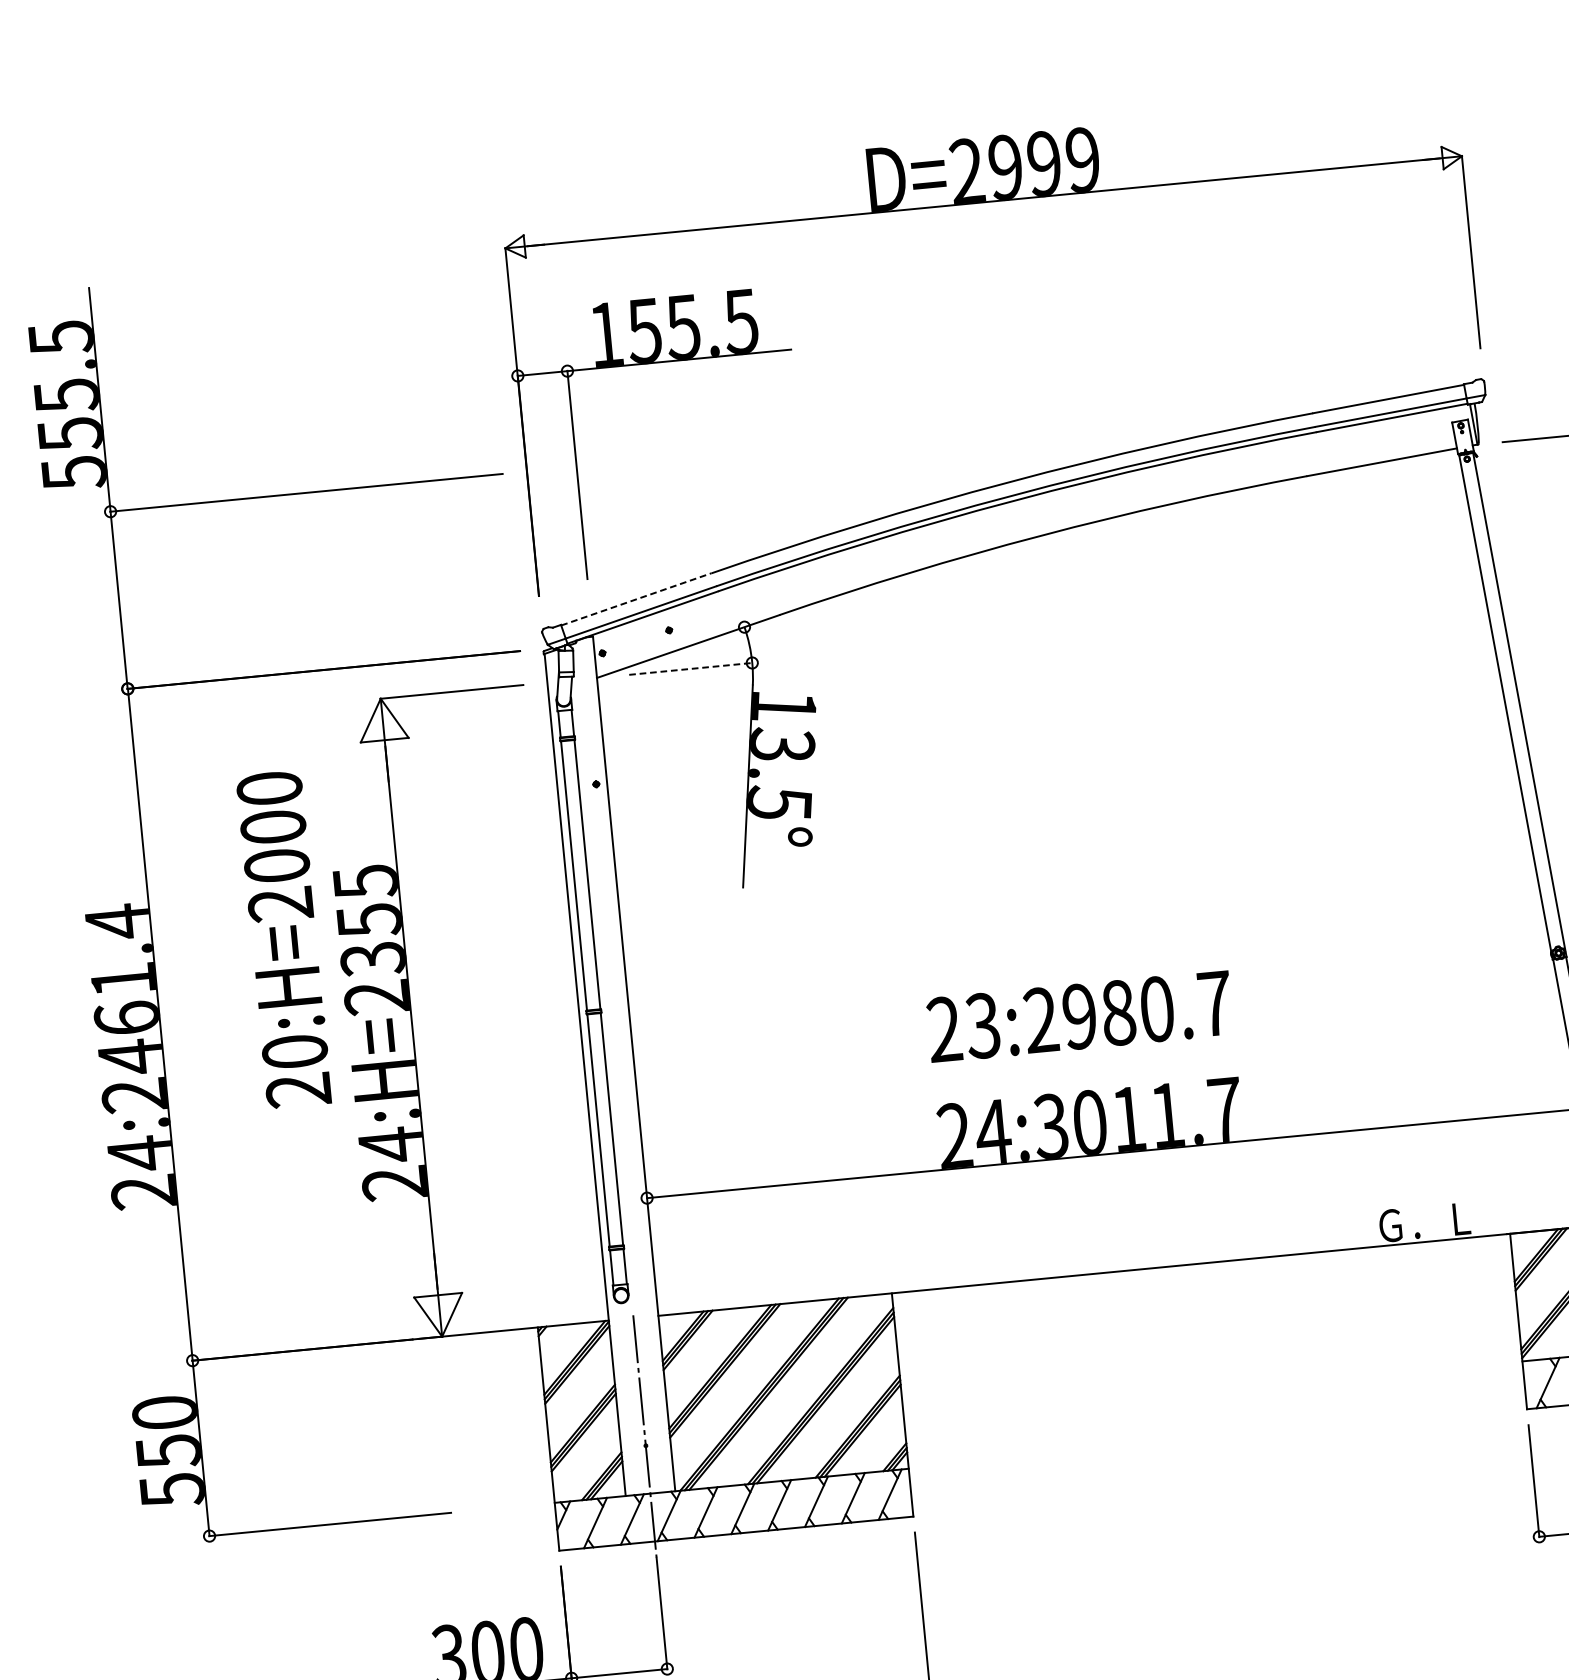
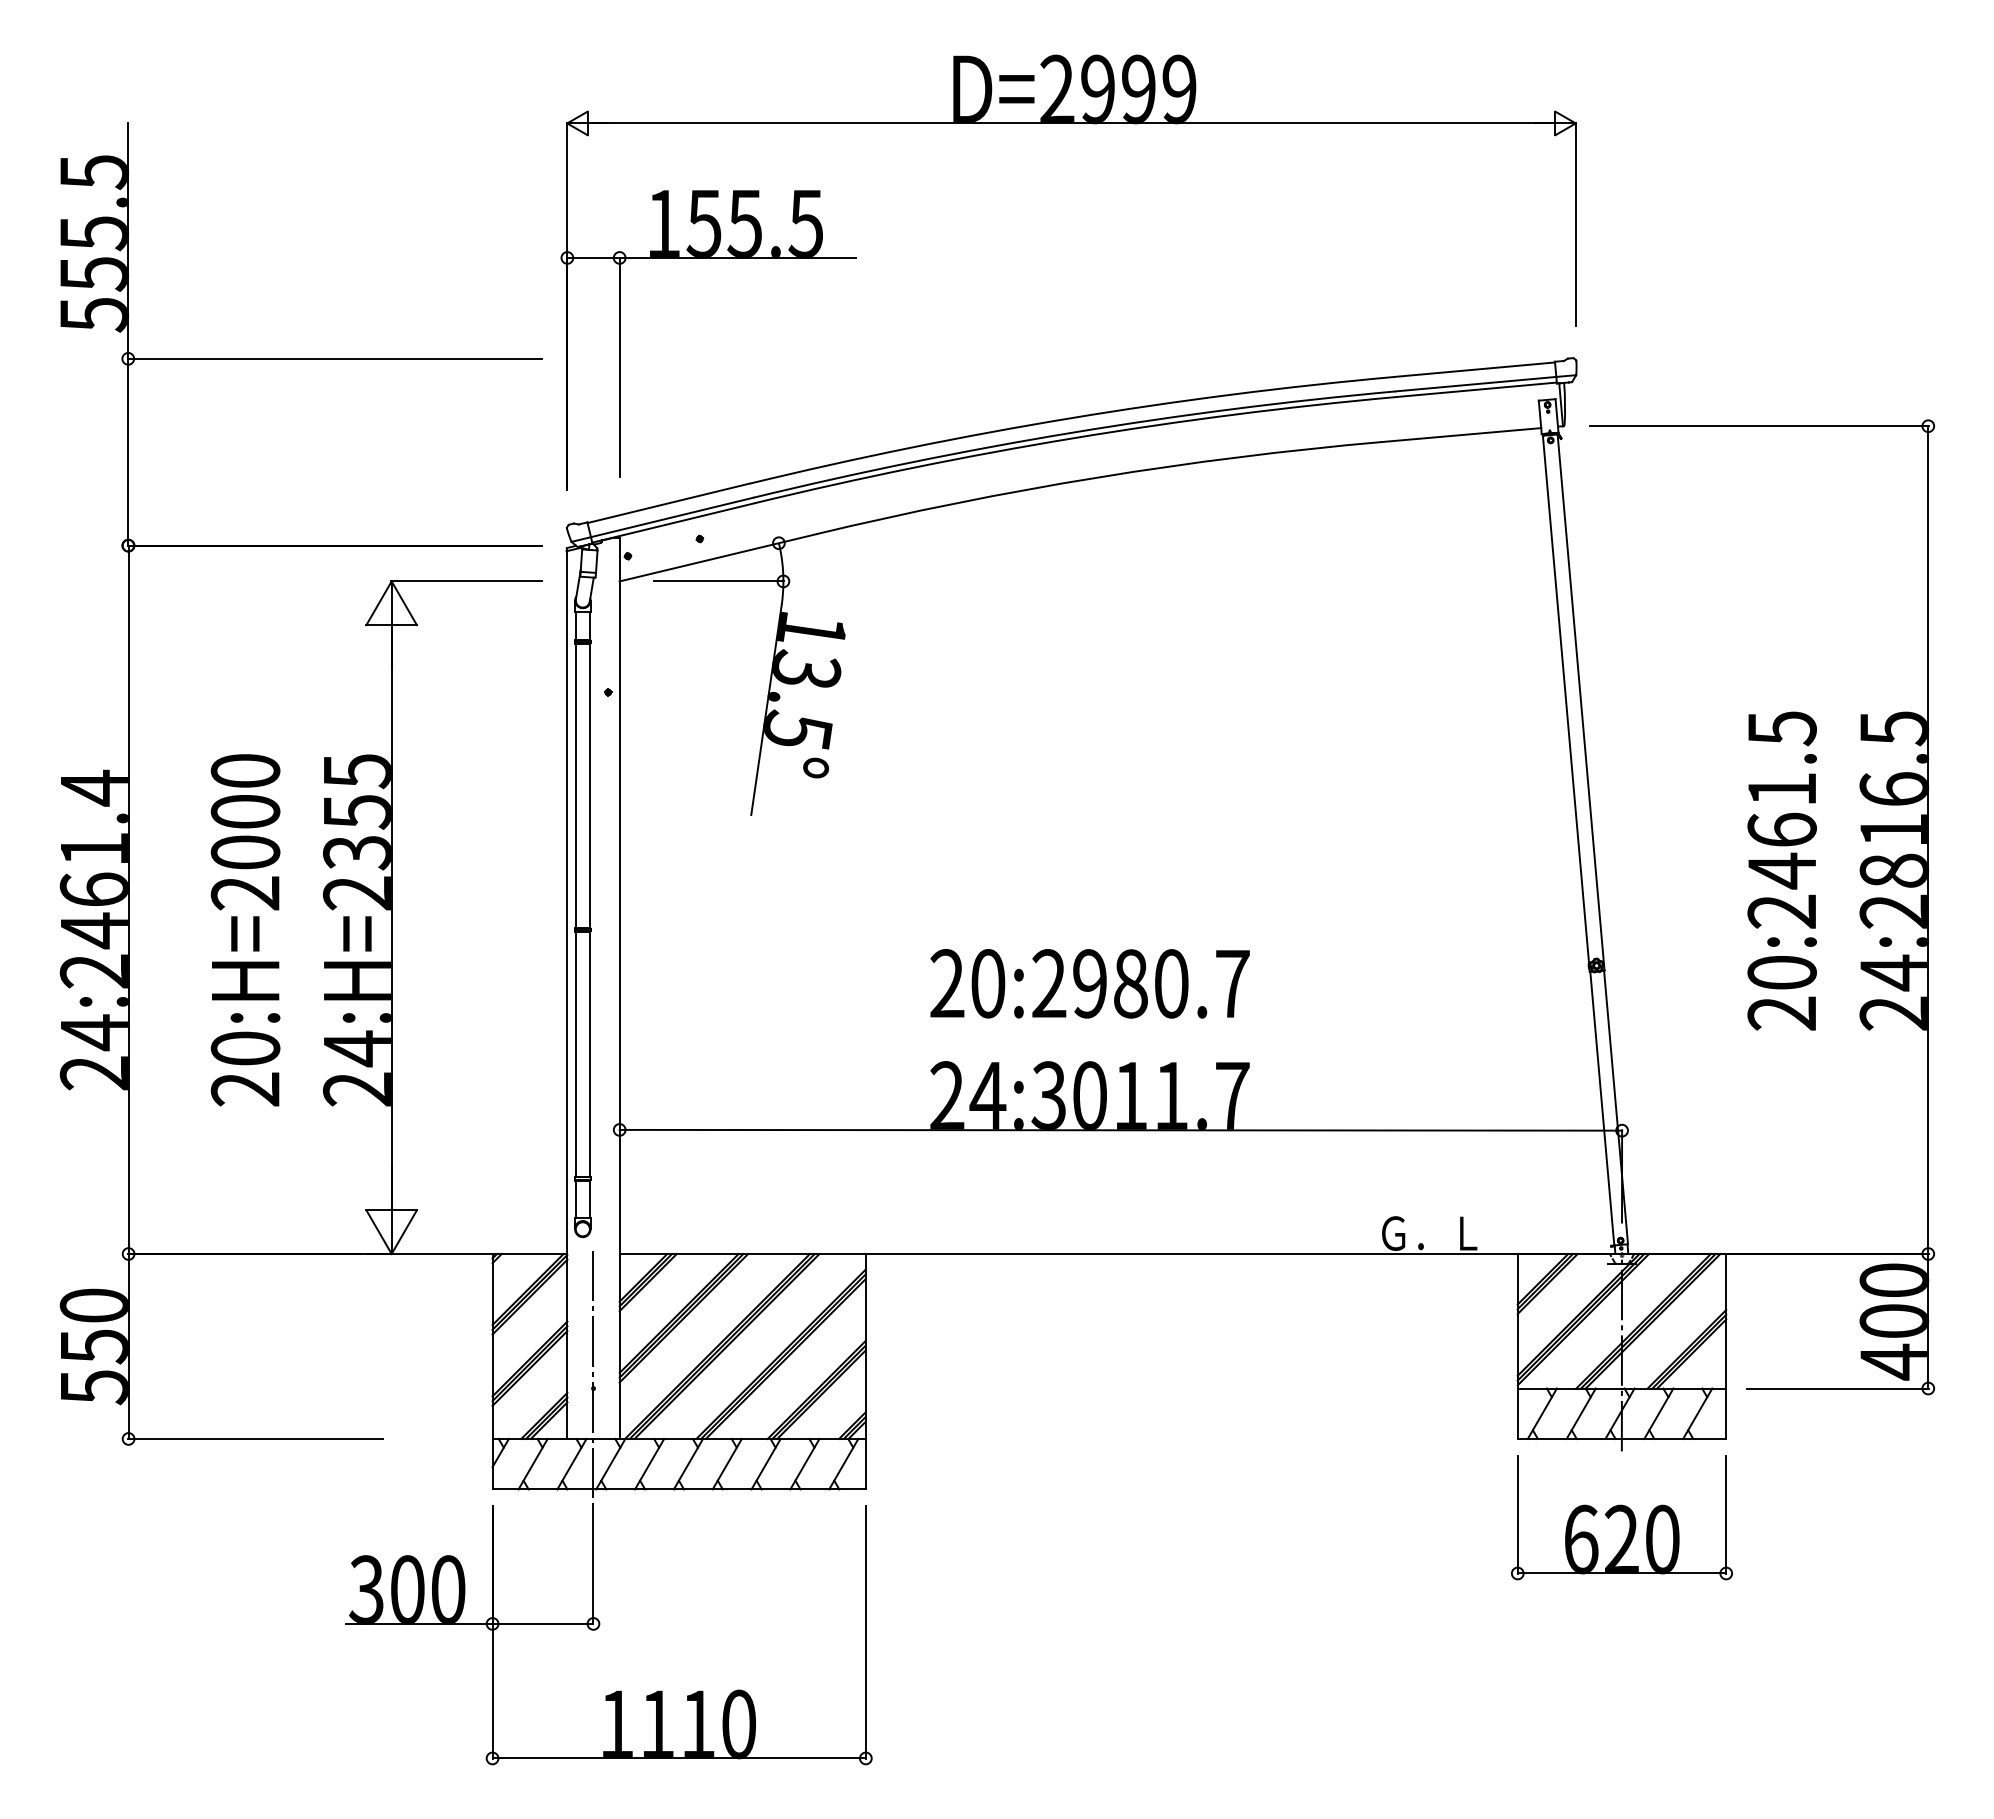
line: (636, 599) -> (668, 503), dashed -> solid
line: (691, 668) -> (719, 581), dashed -> solid
text: (284, 939) -> (245, 930), moved
text: (982, 1025) -> (987, 983), 23:2980.7 -> 20:2980.7

